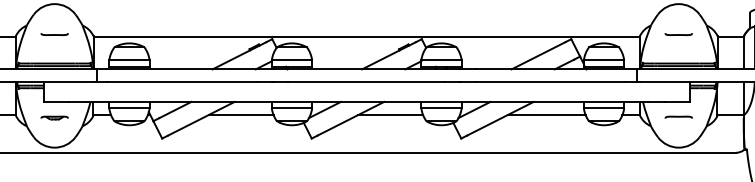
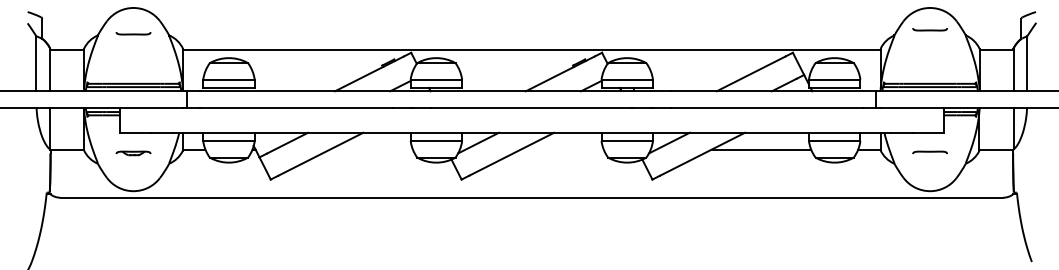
line: (54, 34) -> (133, 33), moved
line: (678, 34) -> (929, 29), moved
line: (241, 114) -> (371, 149), removed
line: (389, 114) -> (561, 149), removed

